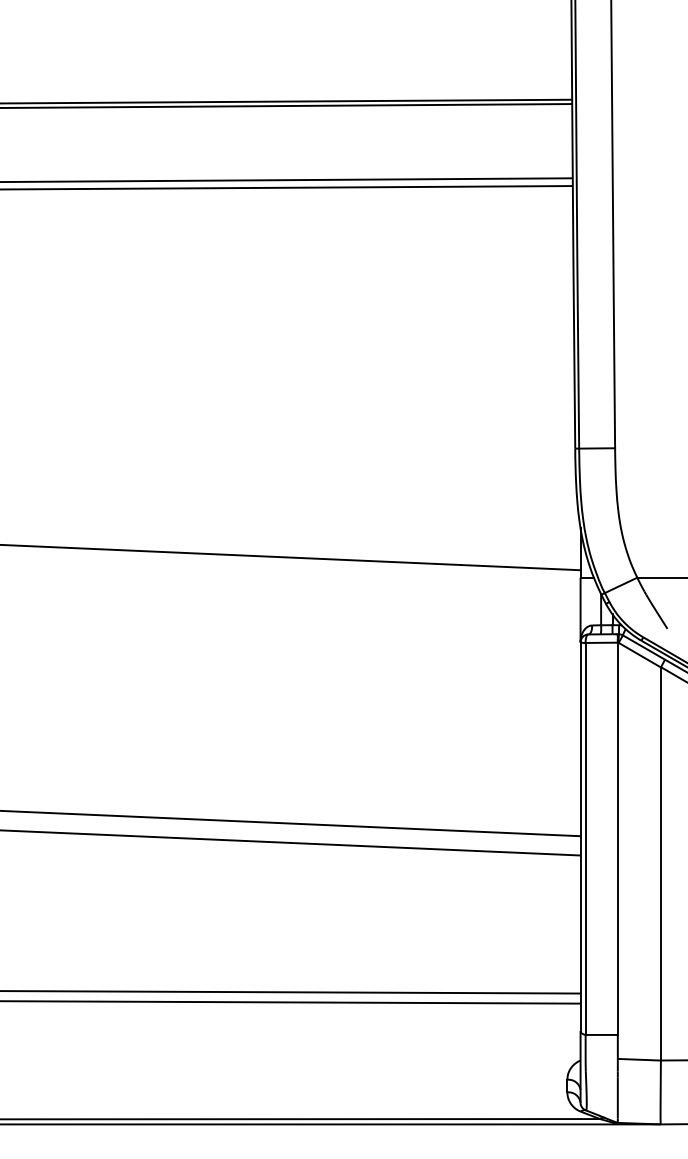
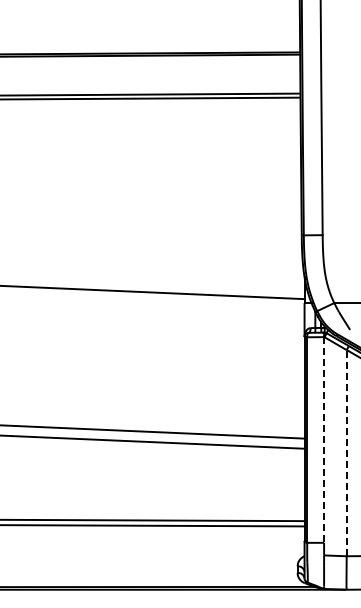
line: (618, 839) -> (324, 440), solid -> dashed
line: (660, 862) -> (346, 452), solid -> dashed

